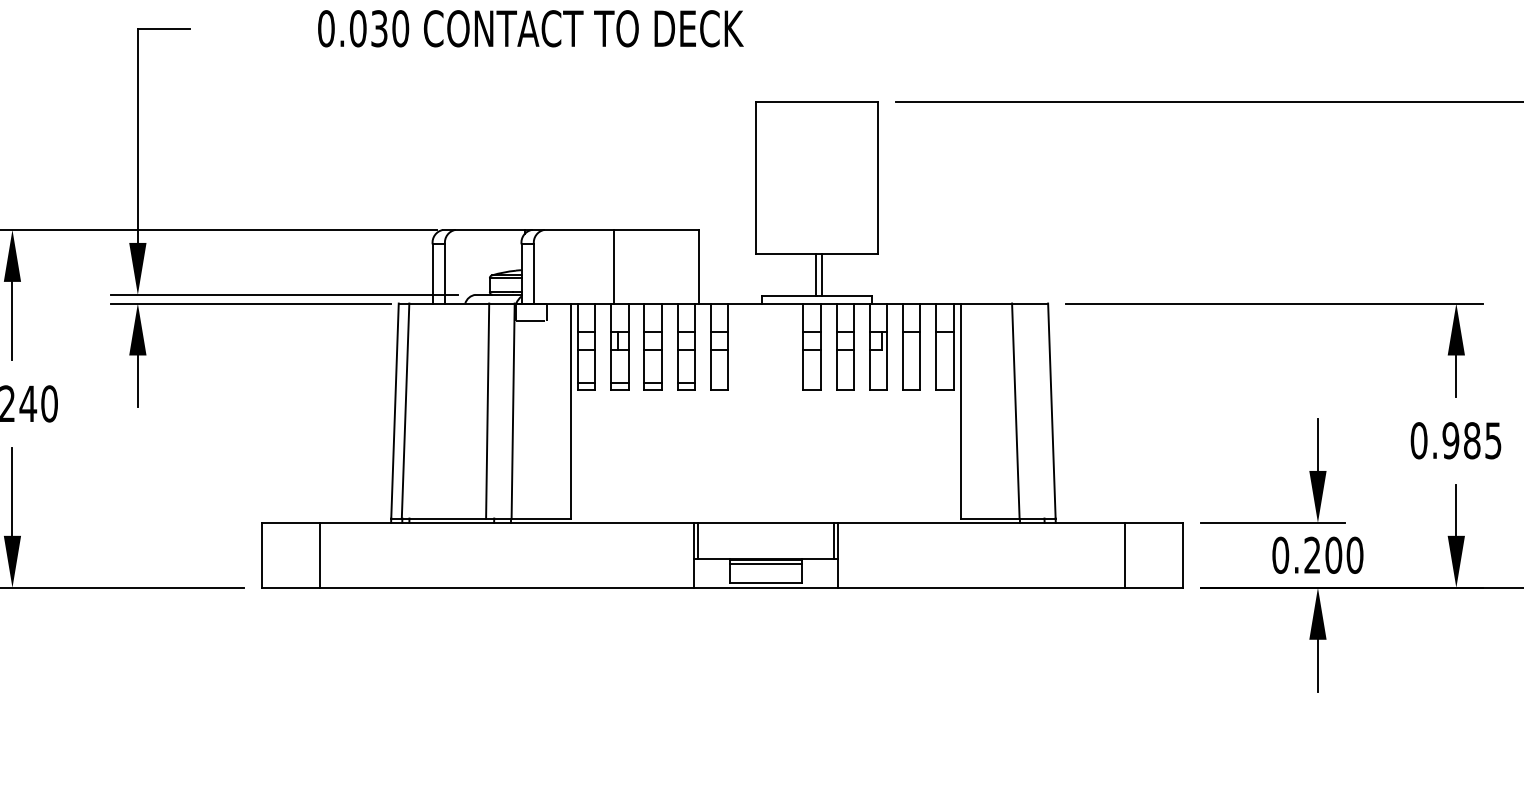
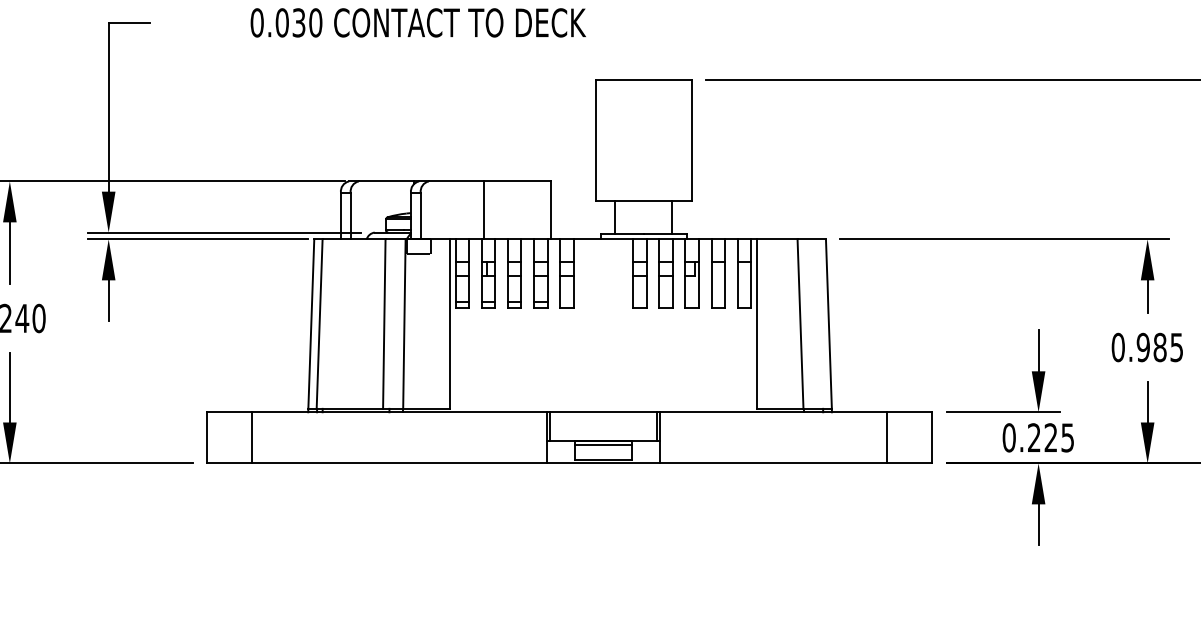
line: (816, 275) -> (672, 217), moved
line: (821, 275) -> (615, 217), moved
text: (1344, 554) -> (1059, 437), 0.200 -> 0.225

